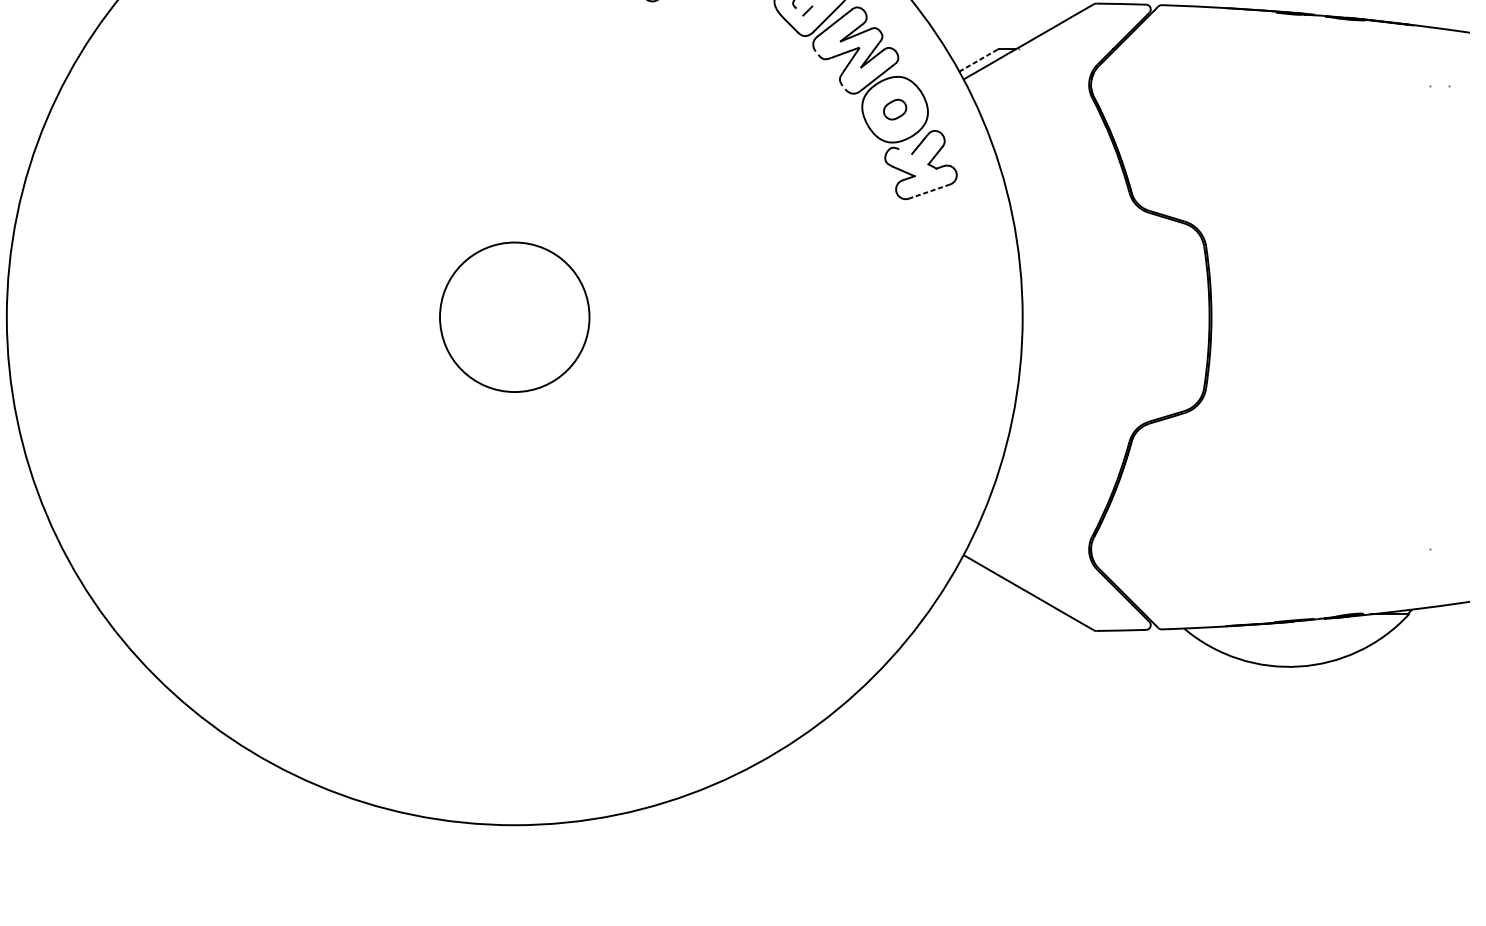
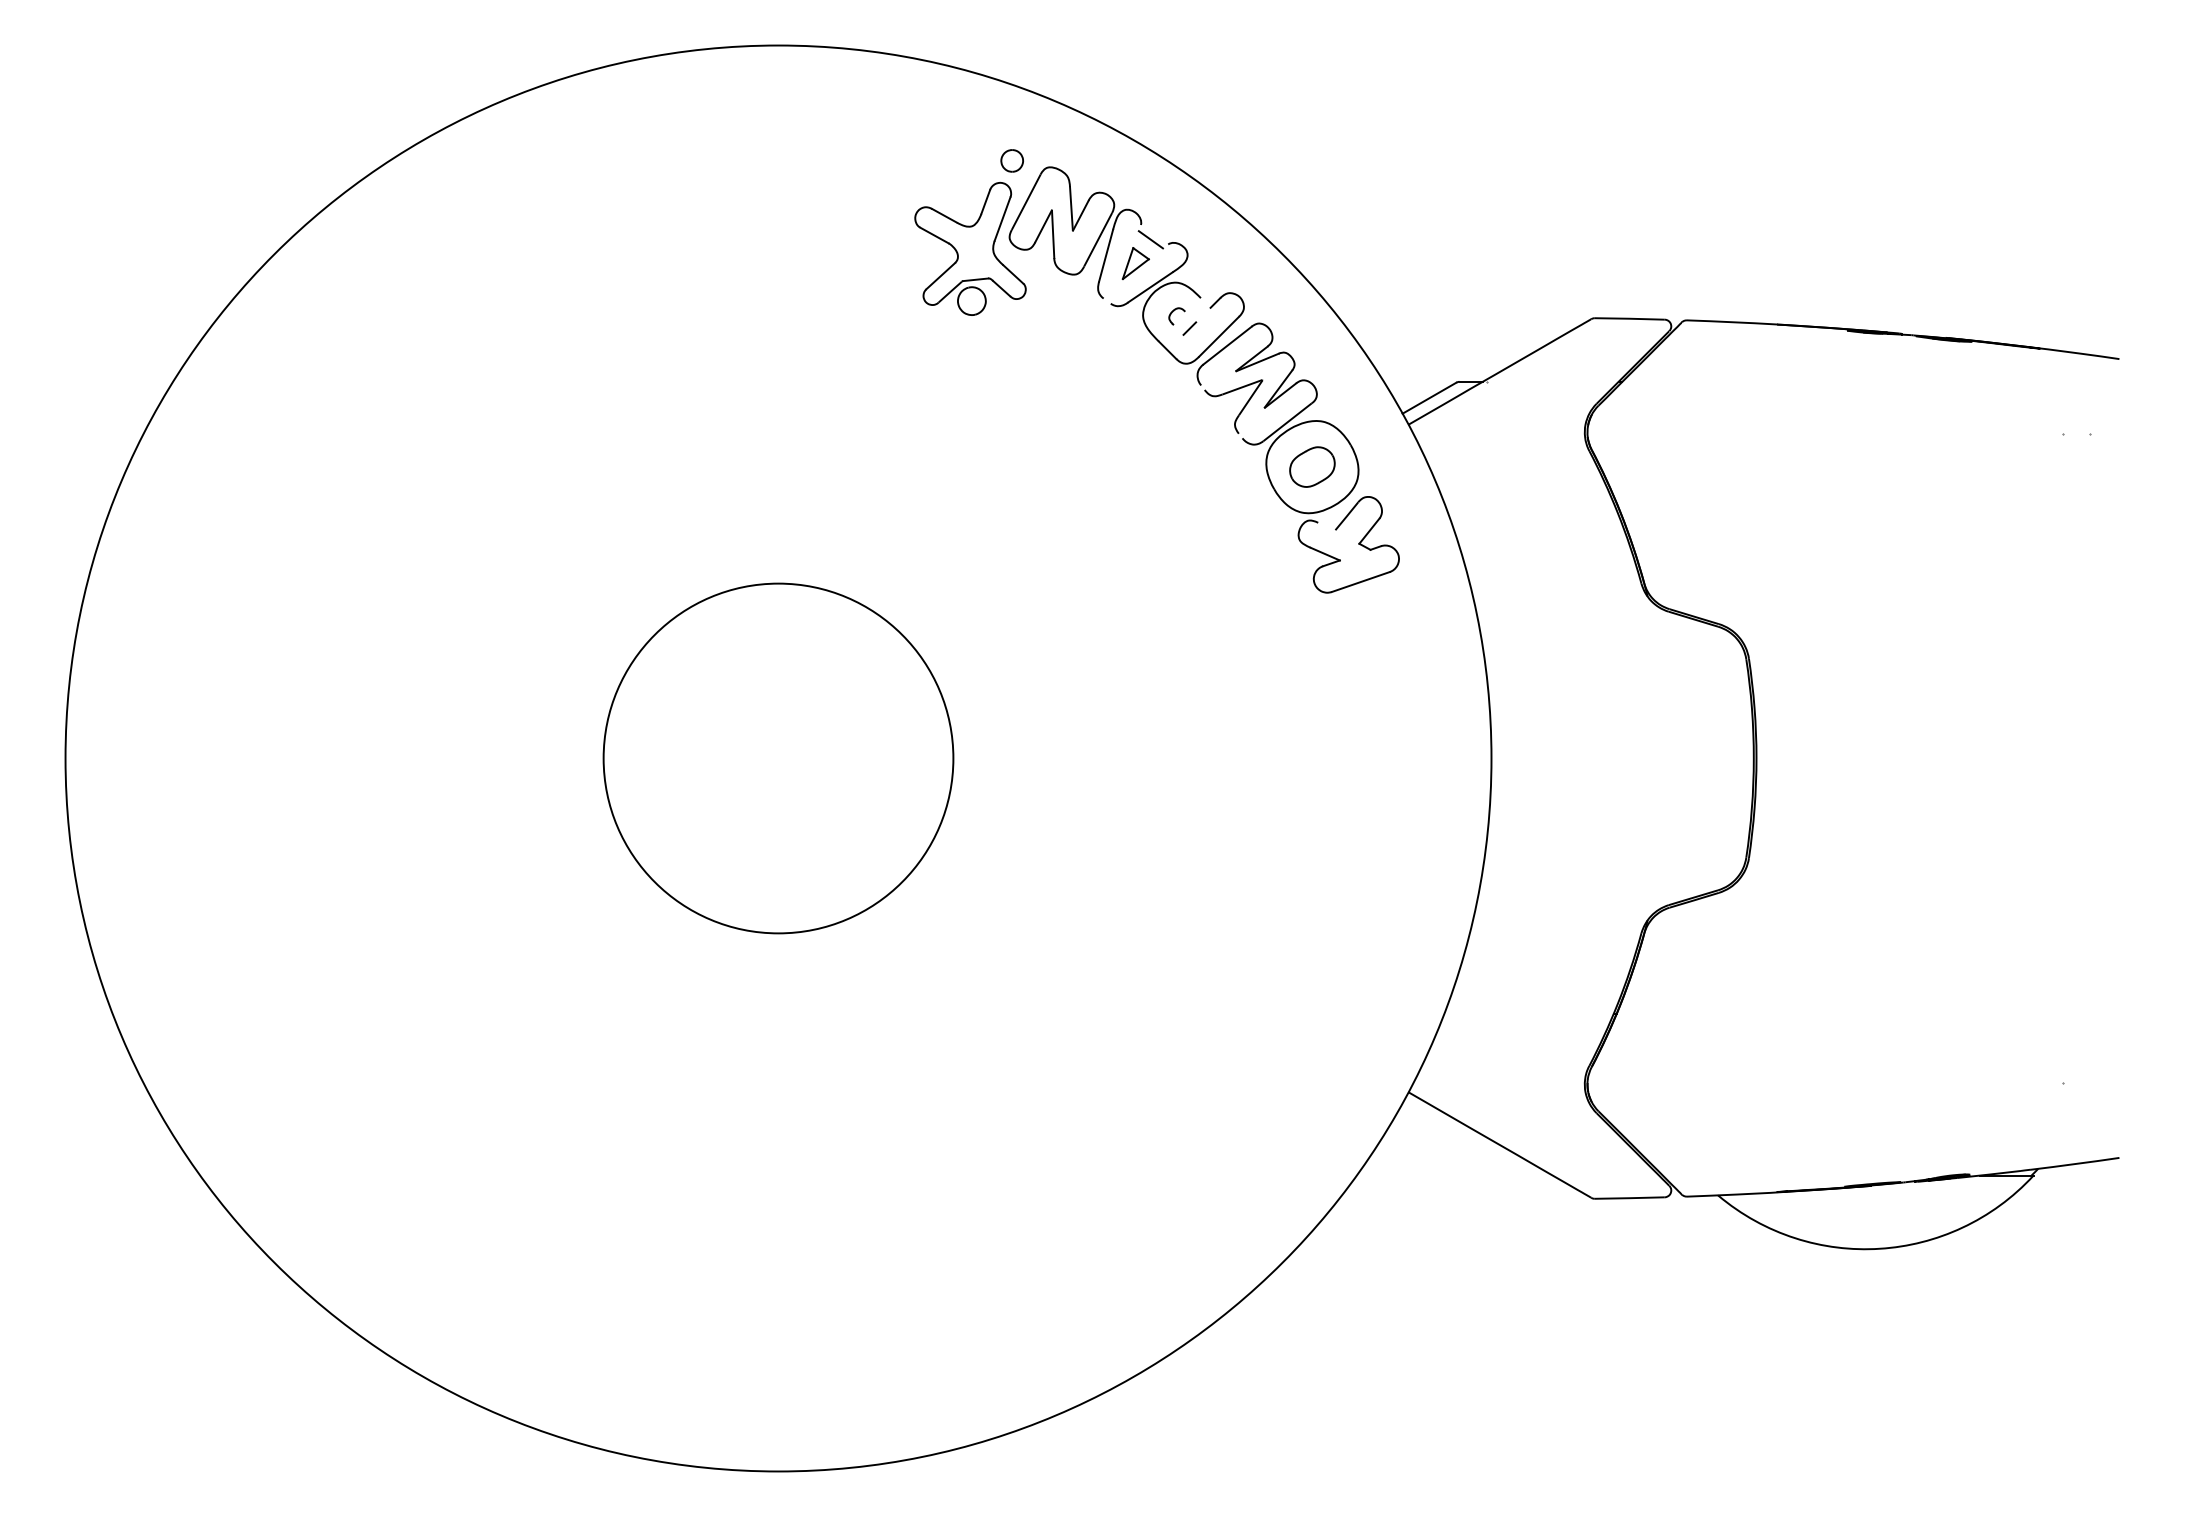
line: (978, 60) -> (1429, 398), dashed -> solid
part: (895, 109) -> (1312, 466), size x1.43
line: (929, 191) -> (1360, 582), dashed -> solid
circle: (514, 317) -> (778, 758), size x1.67

